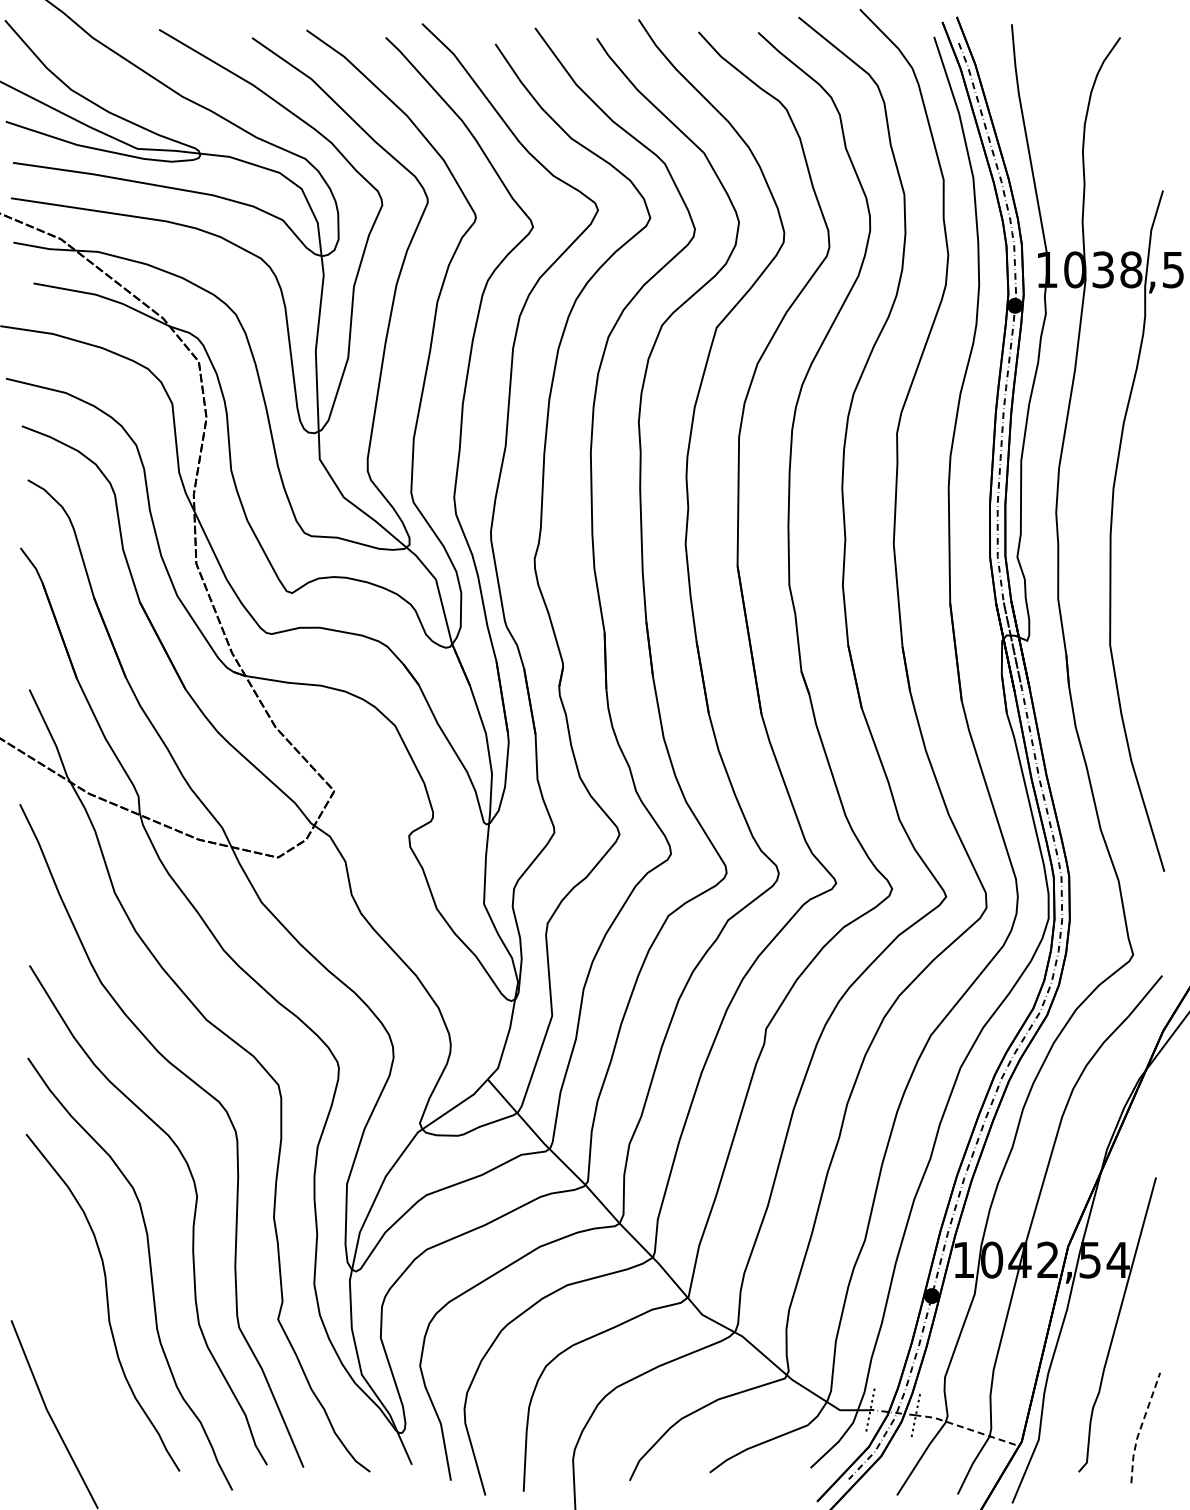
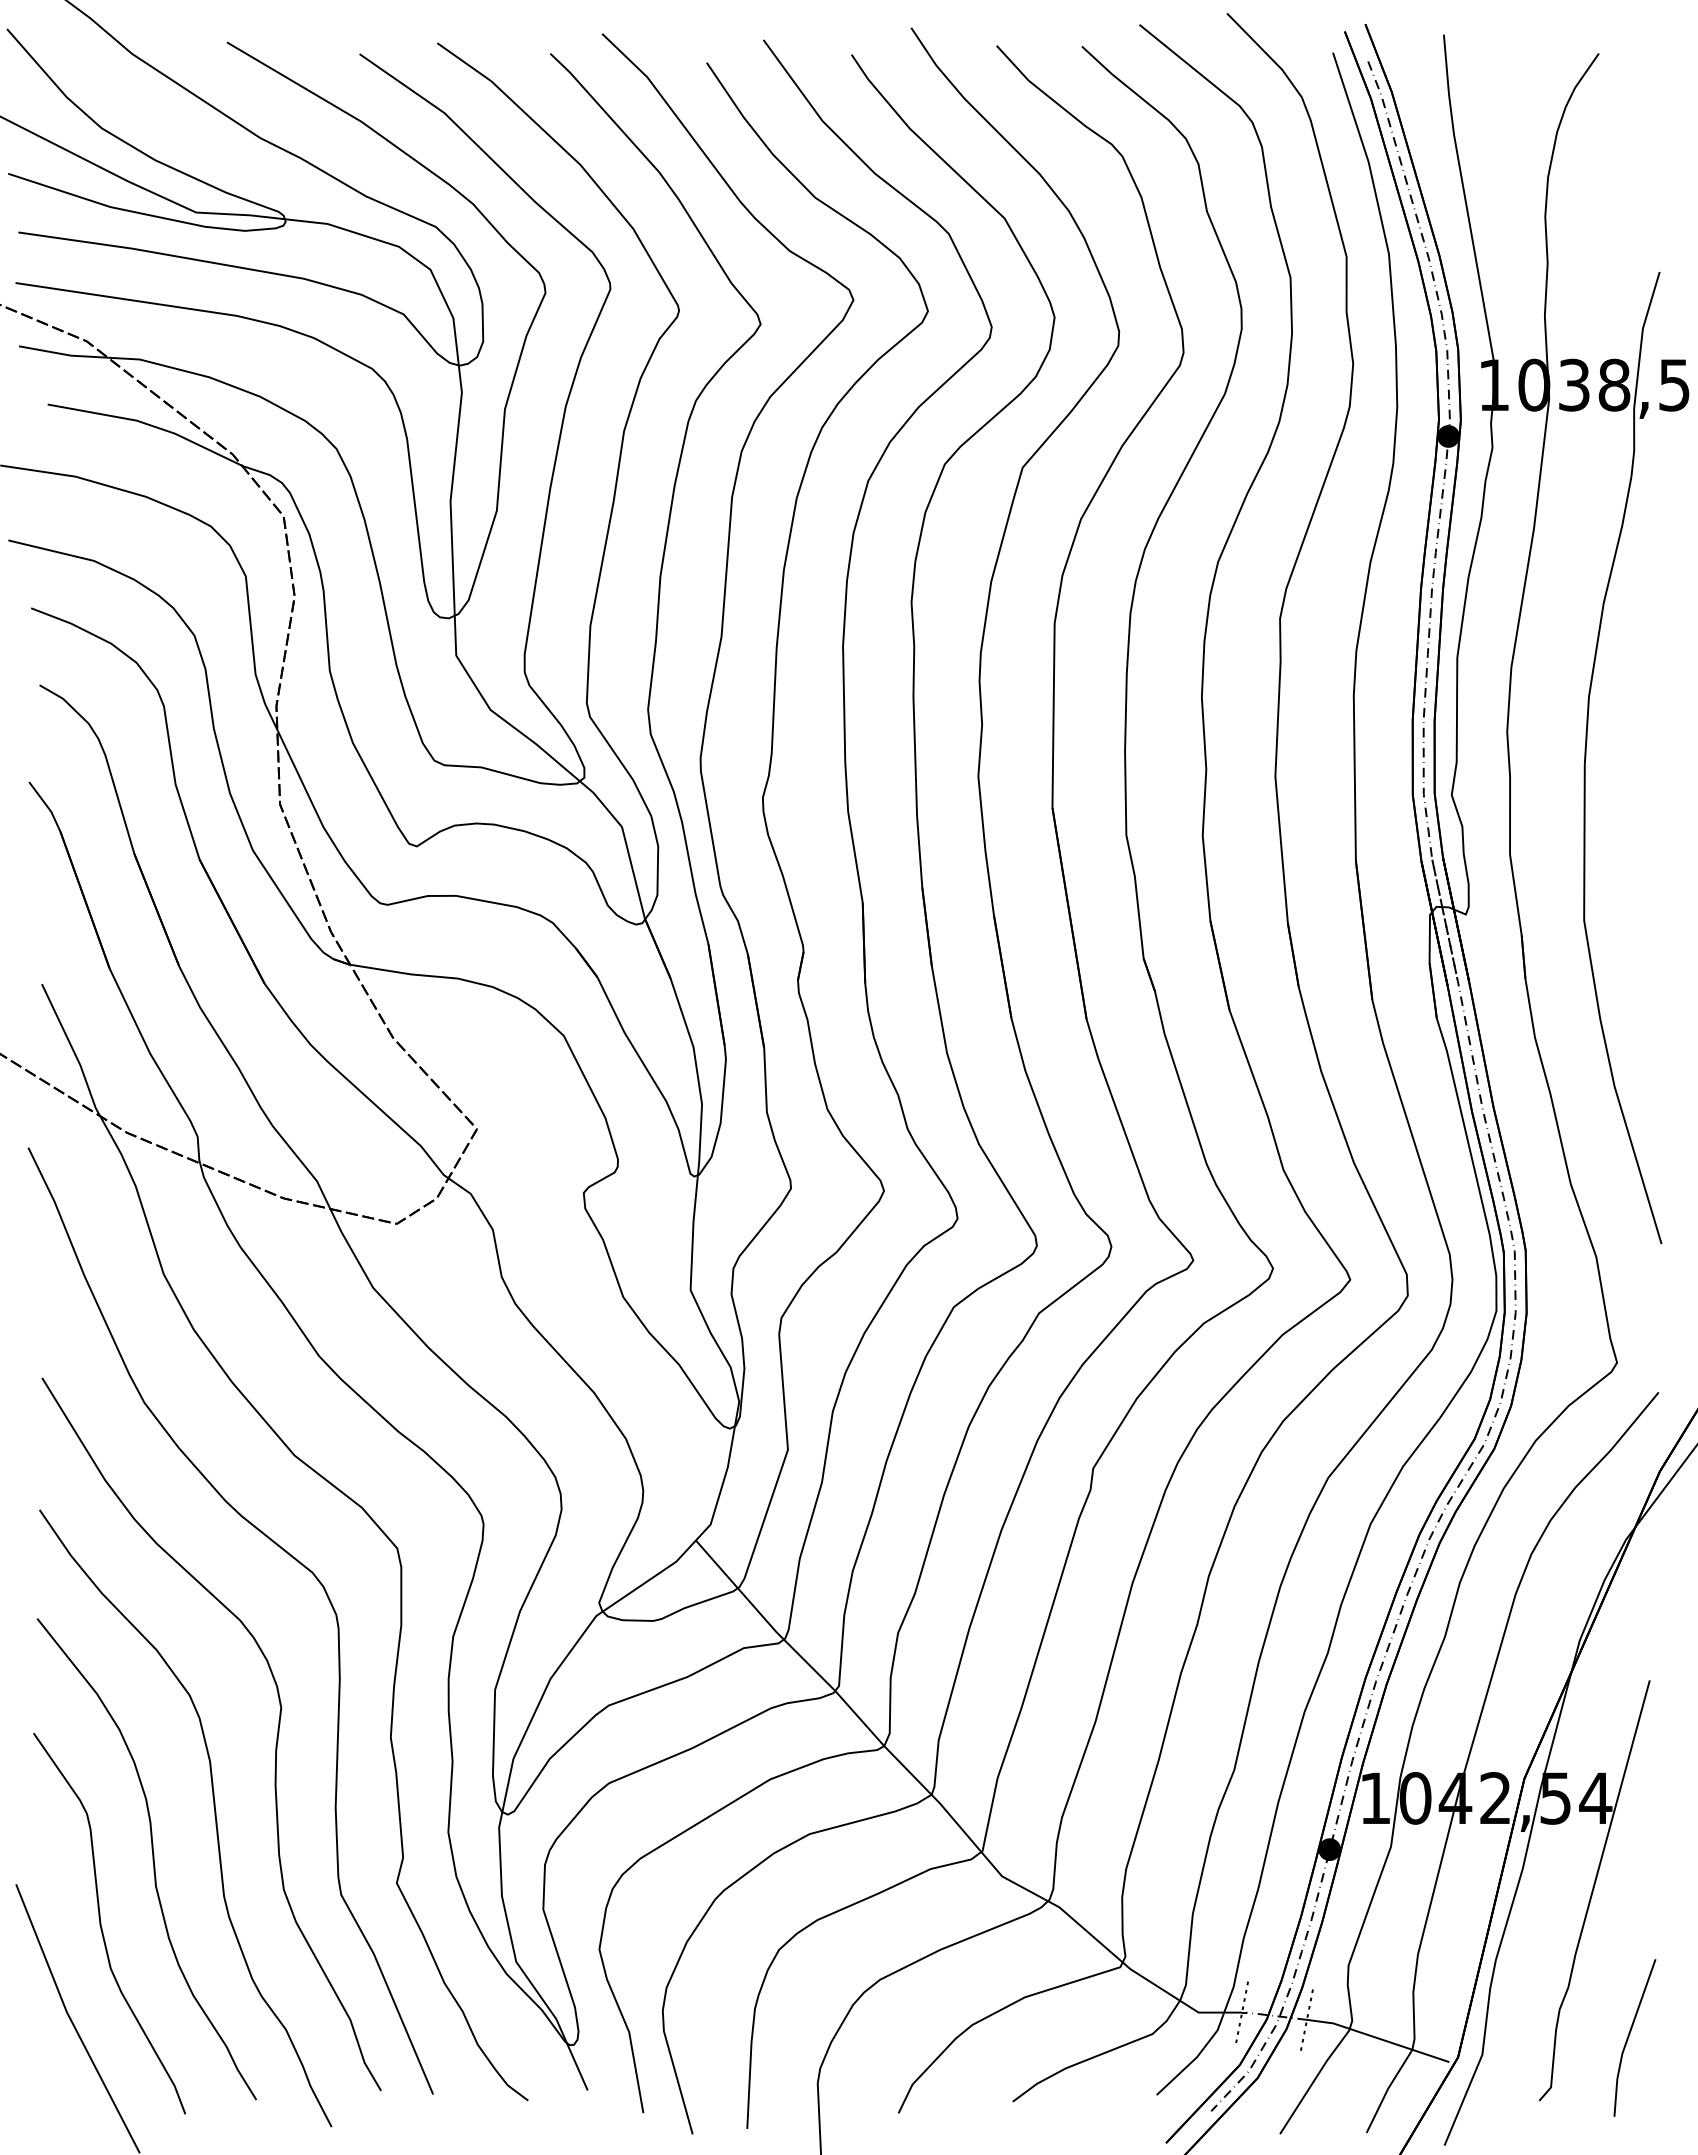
curve: (71, 1347) -> (101, 1923), added
line: (1140, 1427) -> (1627, 2037), dashed -> solid
line: (965, 1428) -> (1377, 2038), dashed -> solid

